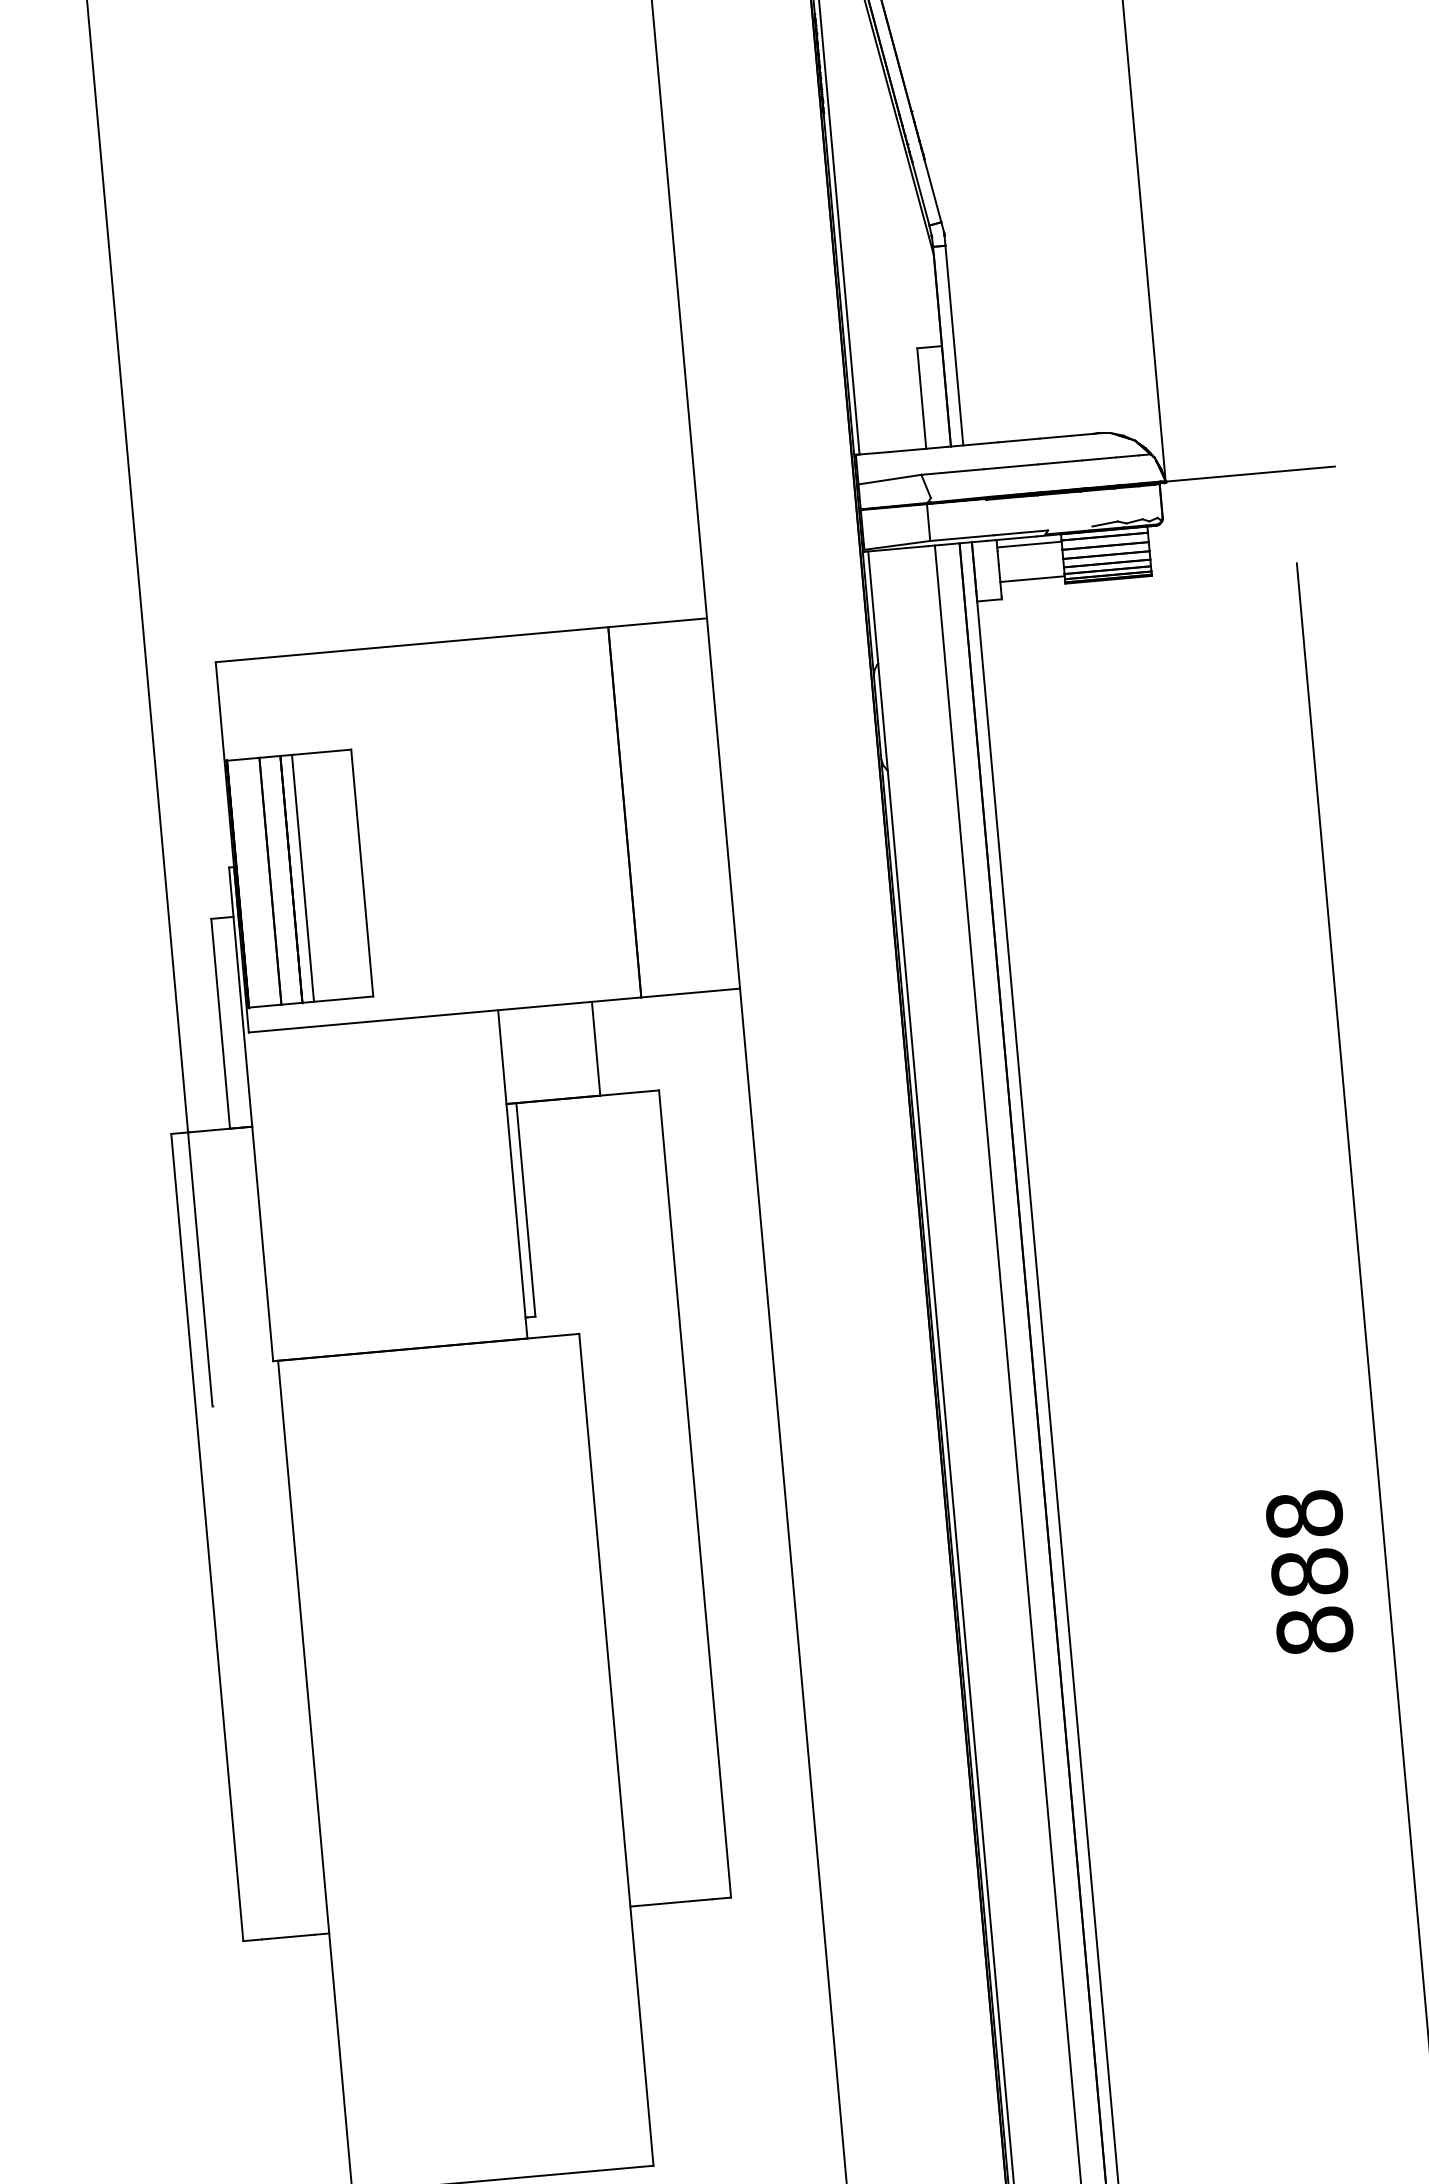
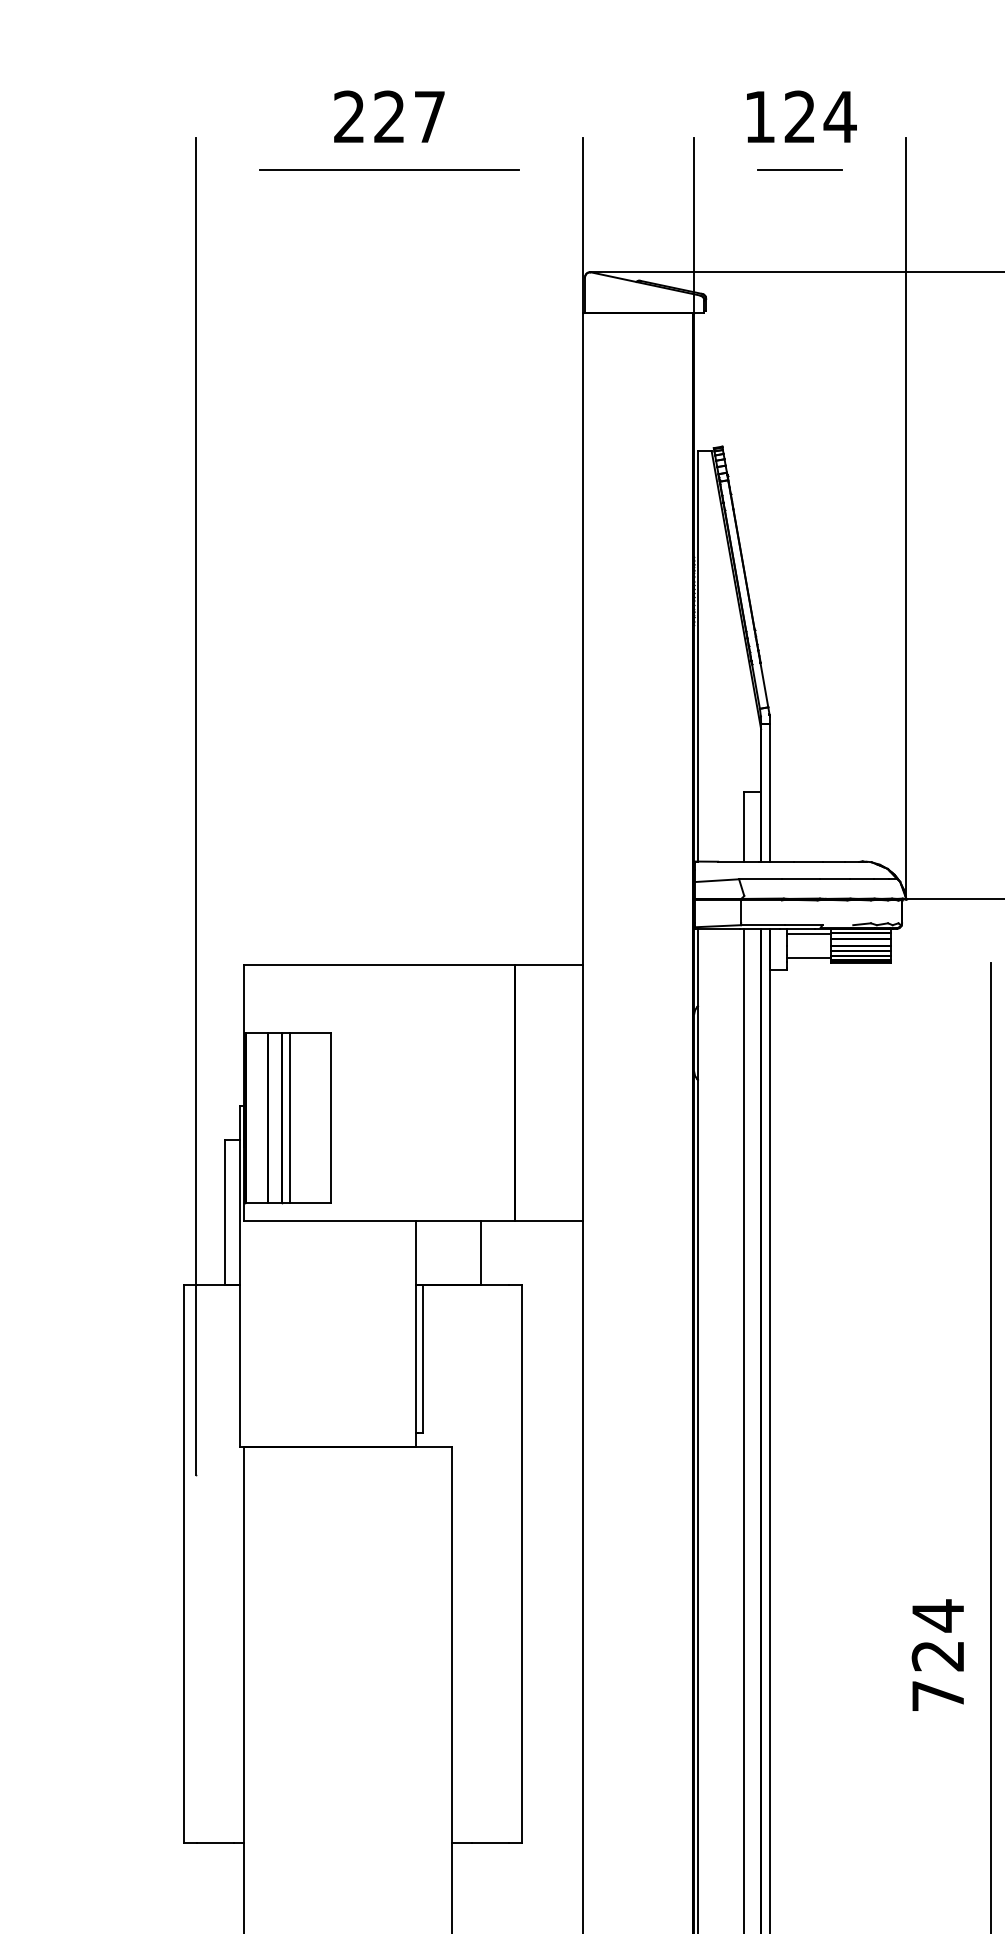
text: (1308, 1572) -> (937, 1655), 888 -> 724

